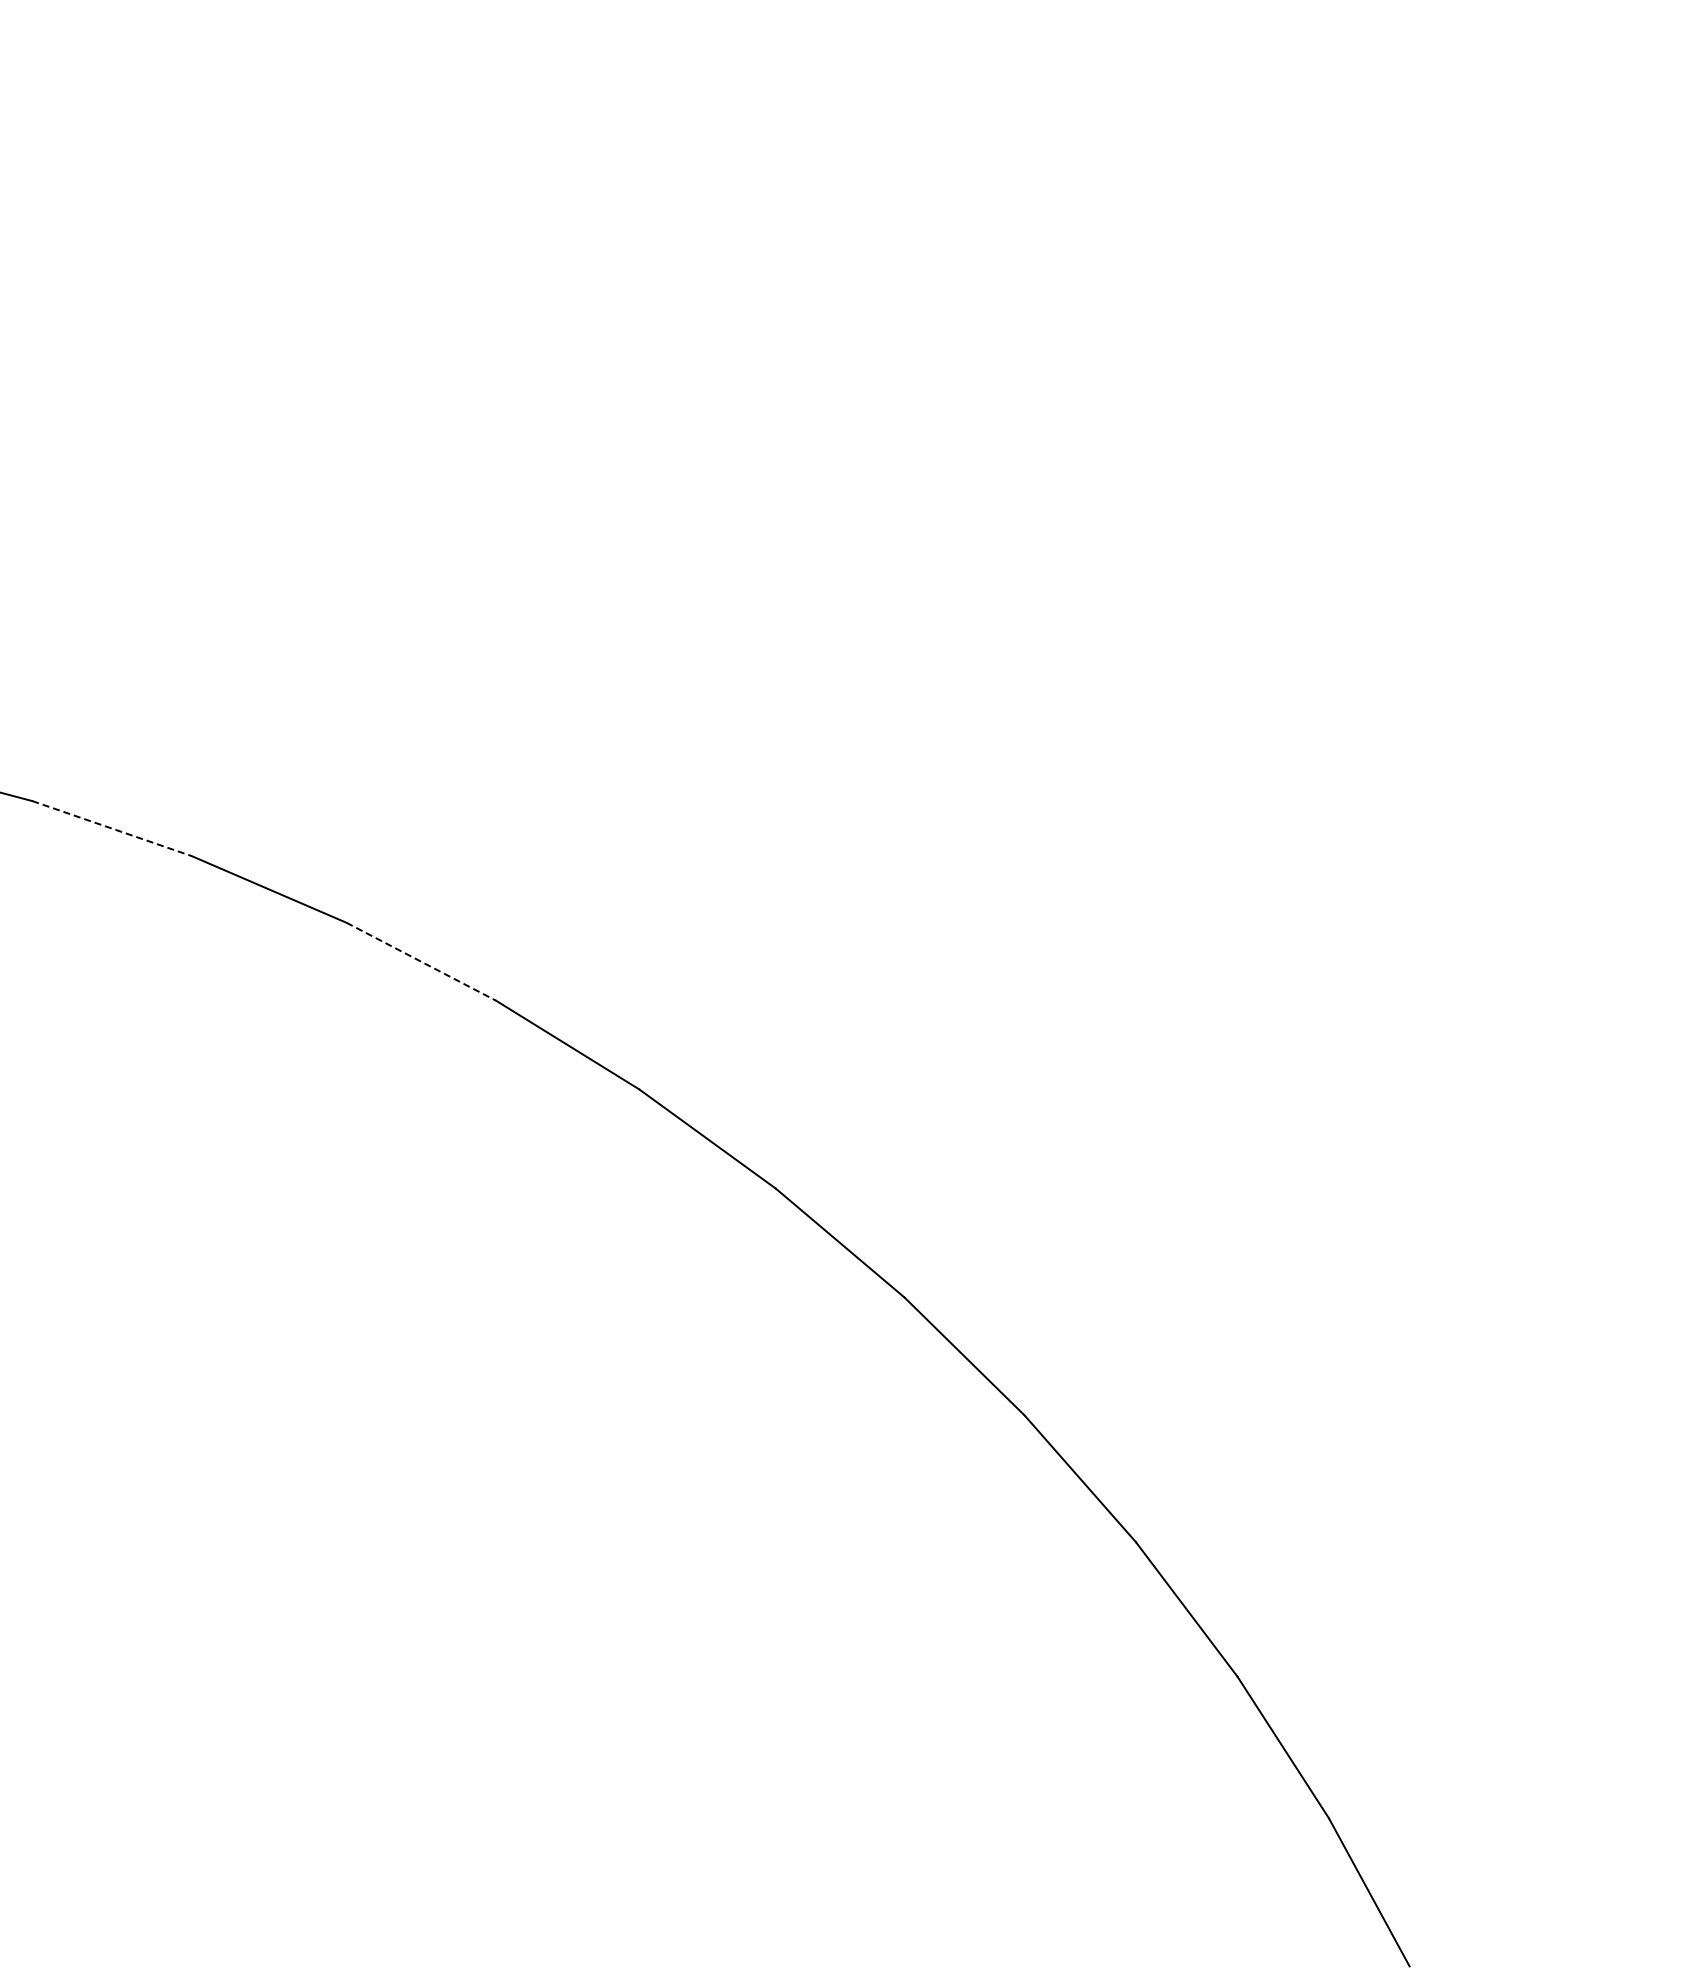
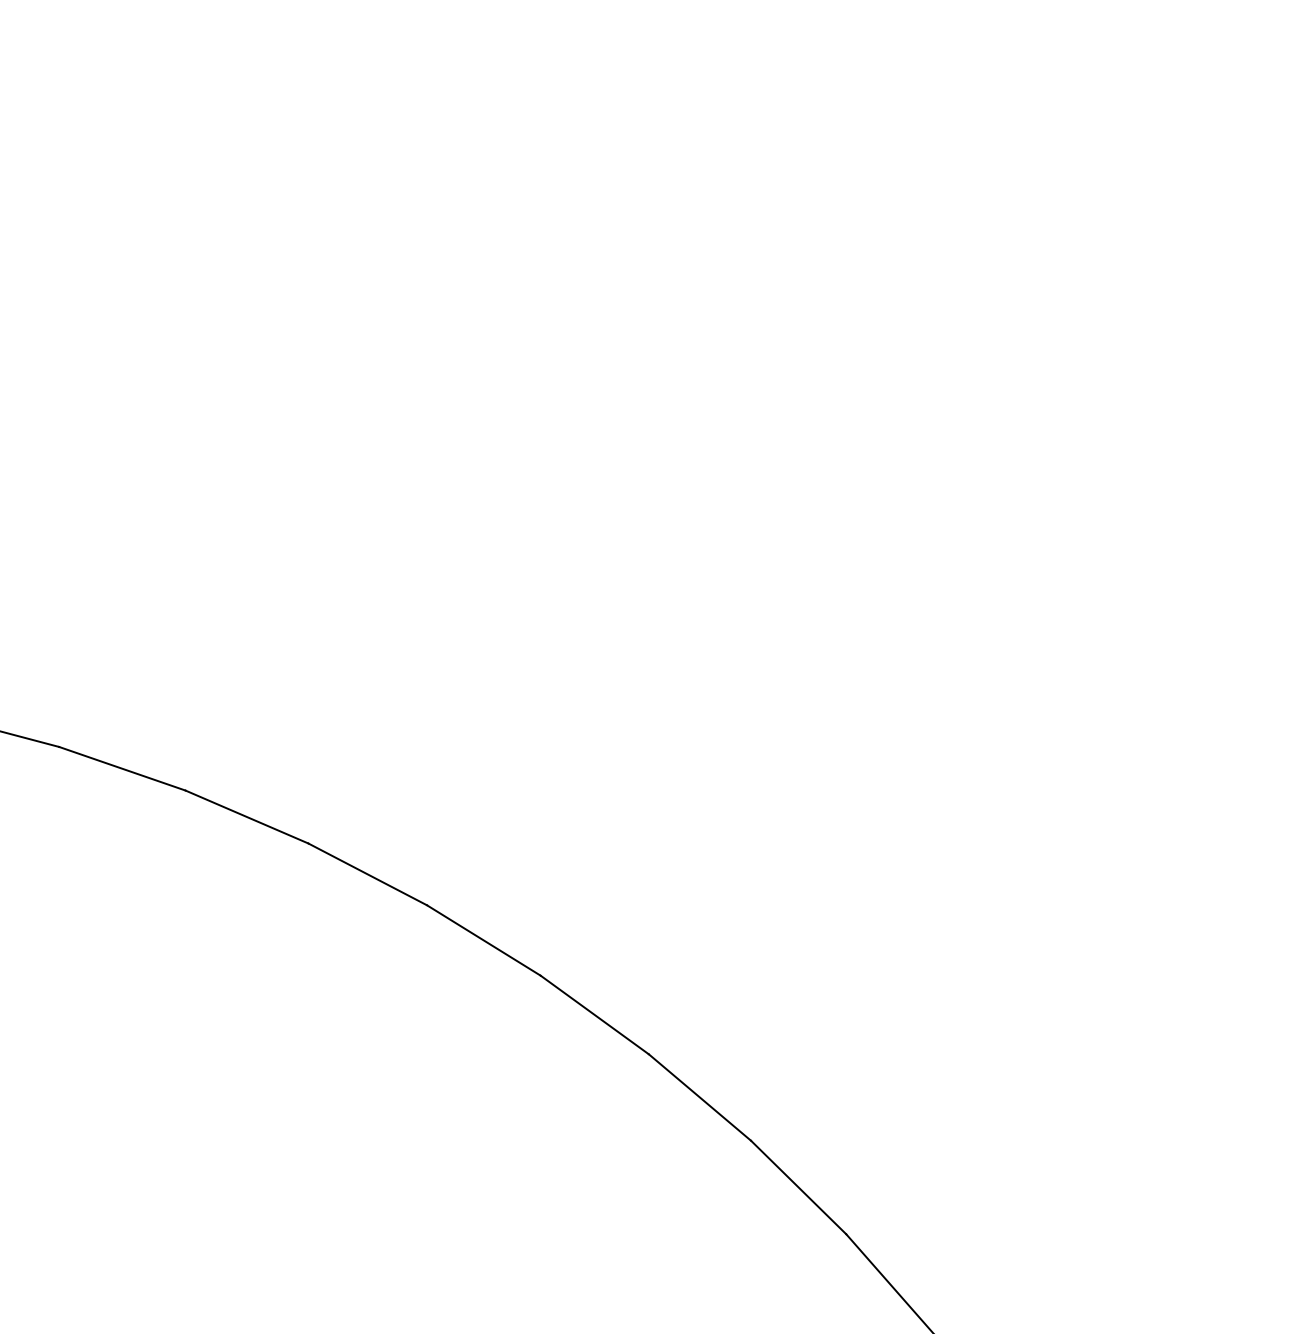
line: (112, 828) -> (122, 768), dashed -> solid
line: (421, 961) -> (367, 874), dashed -> solid

